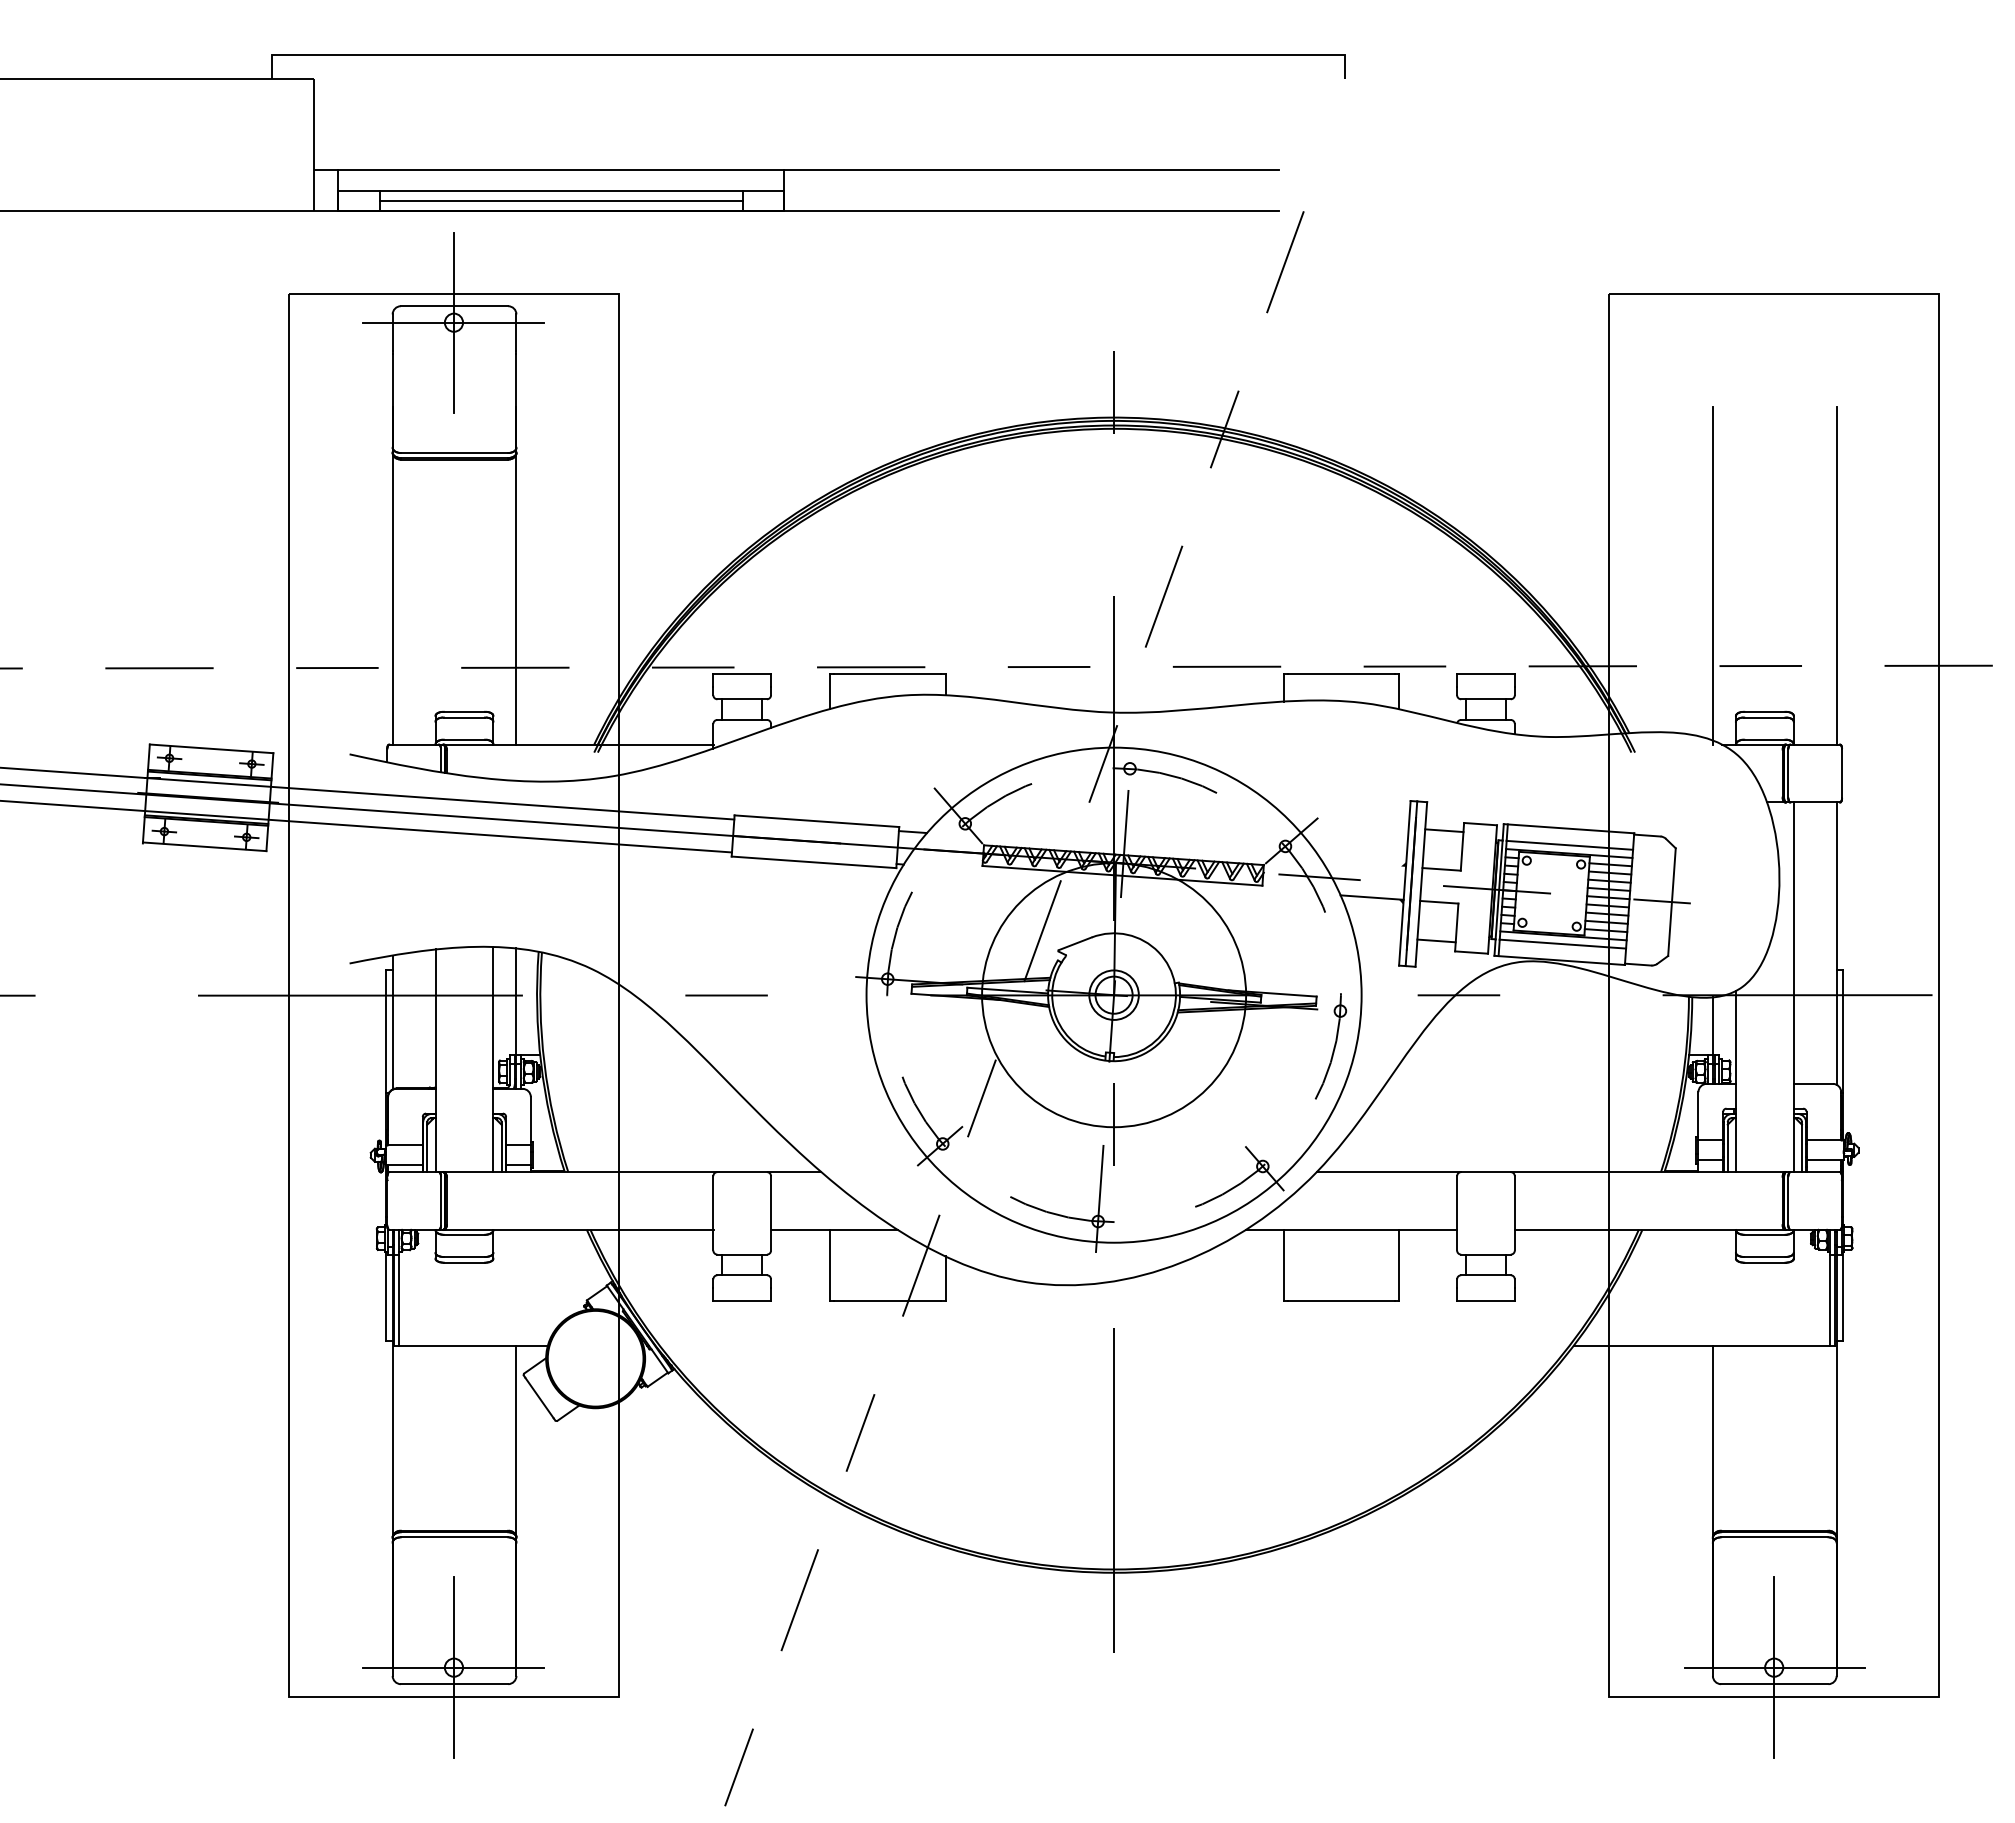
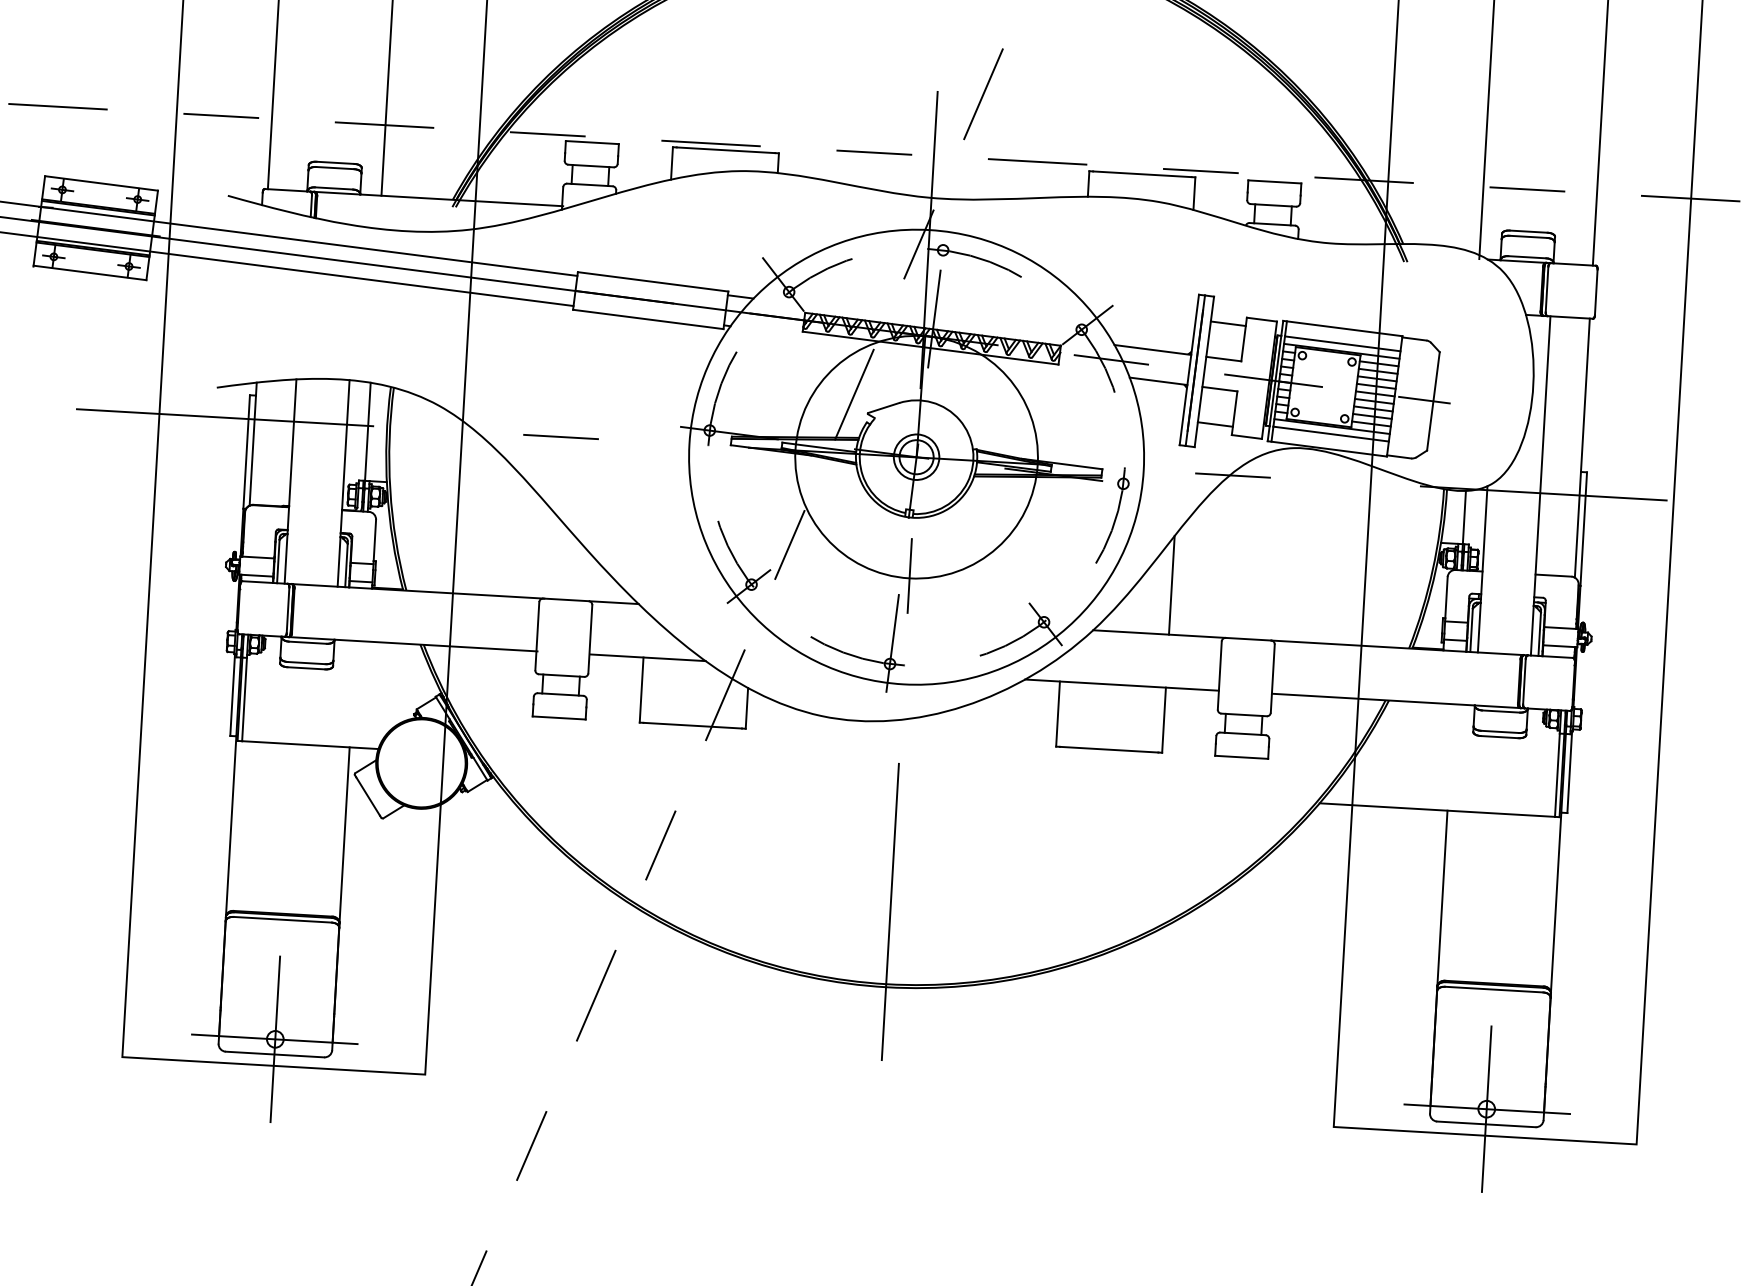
line: (1364, 863) -> (1153, 349), added
line: (1399, 1118) -> (1171, 585), added

